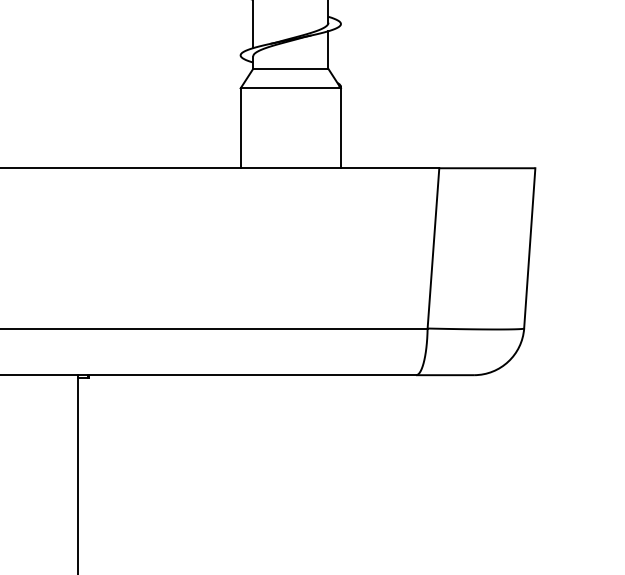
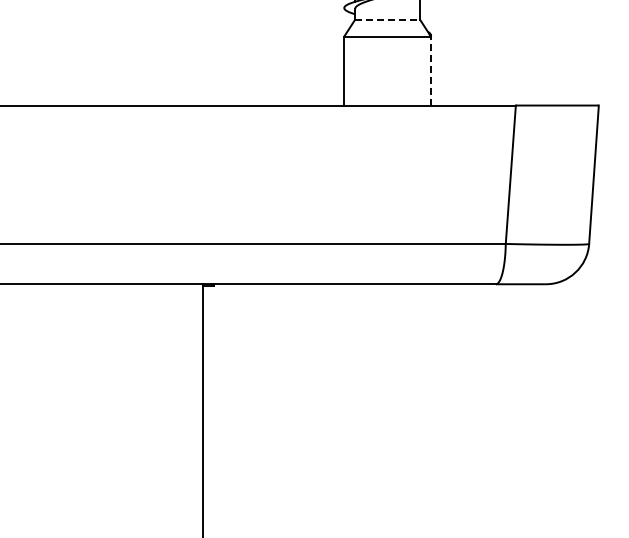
line: (291, 68) -> (388, 19), solid -> dashed
line: (340, 127) -> (430, 70), solid -> dashed

